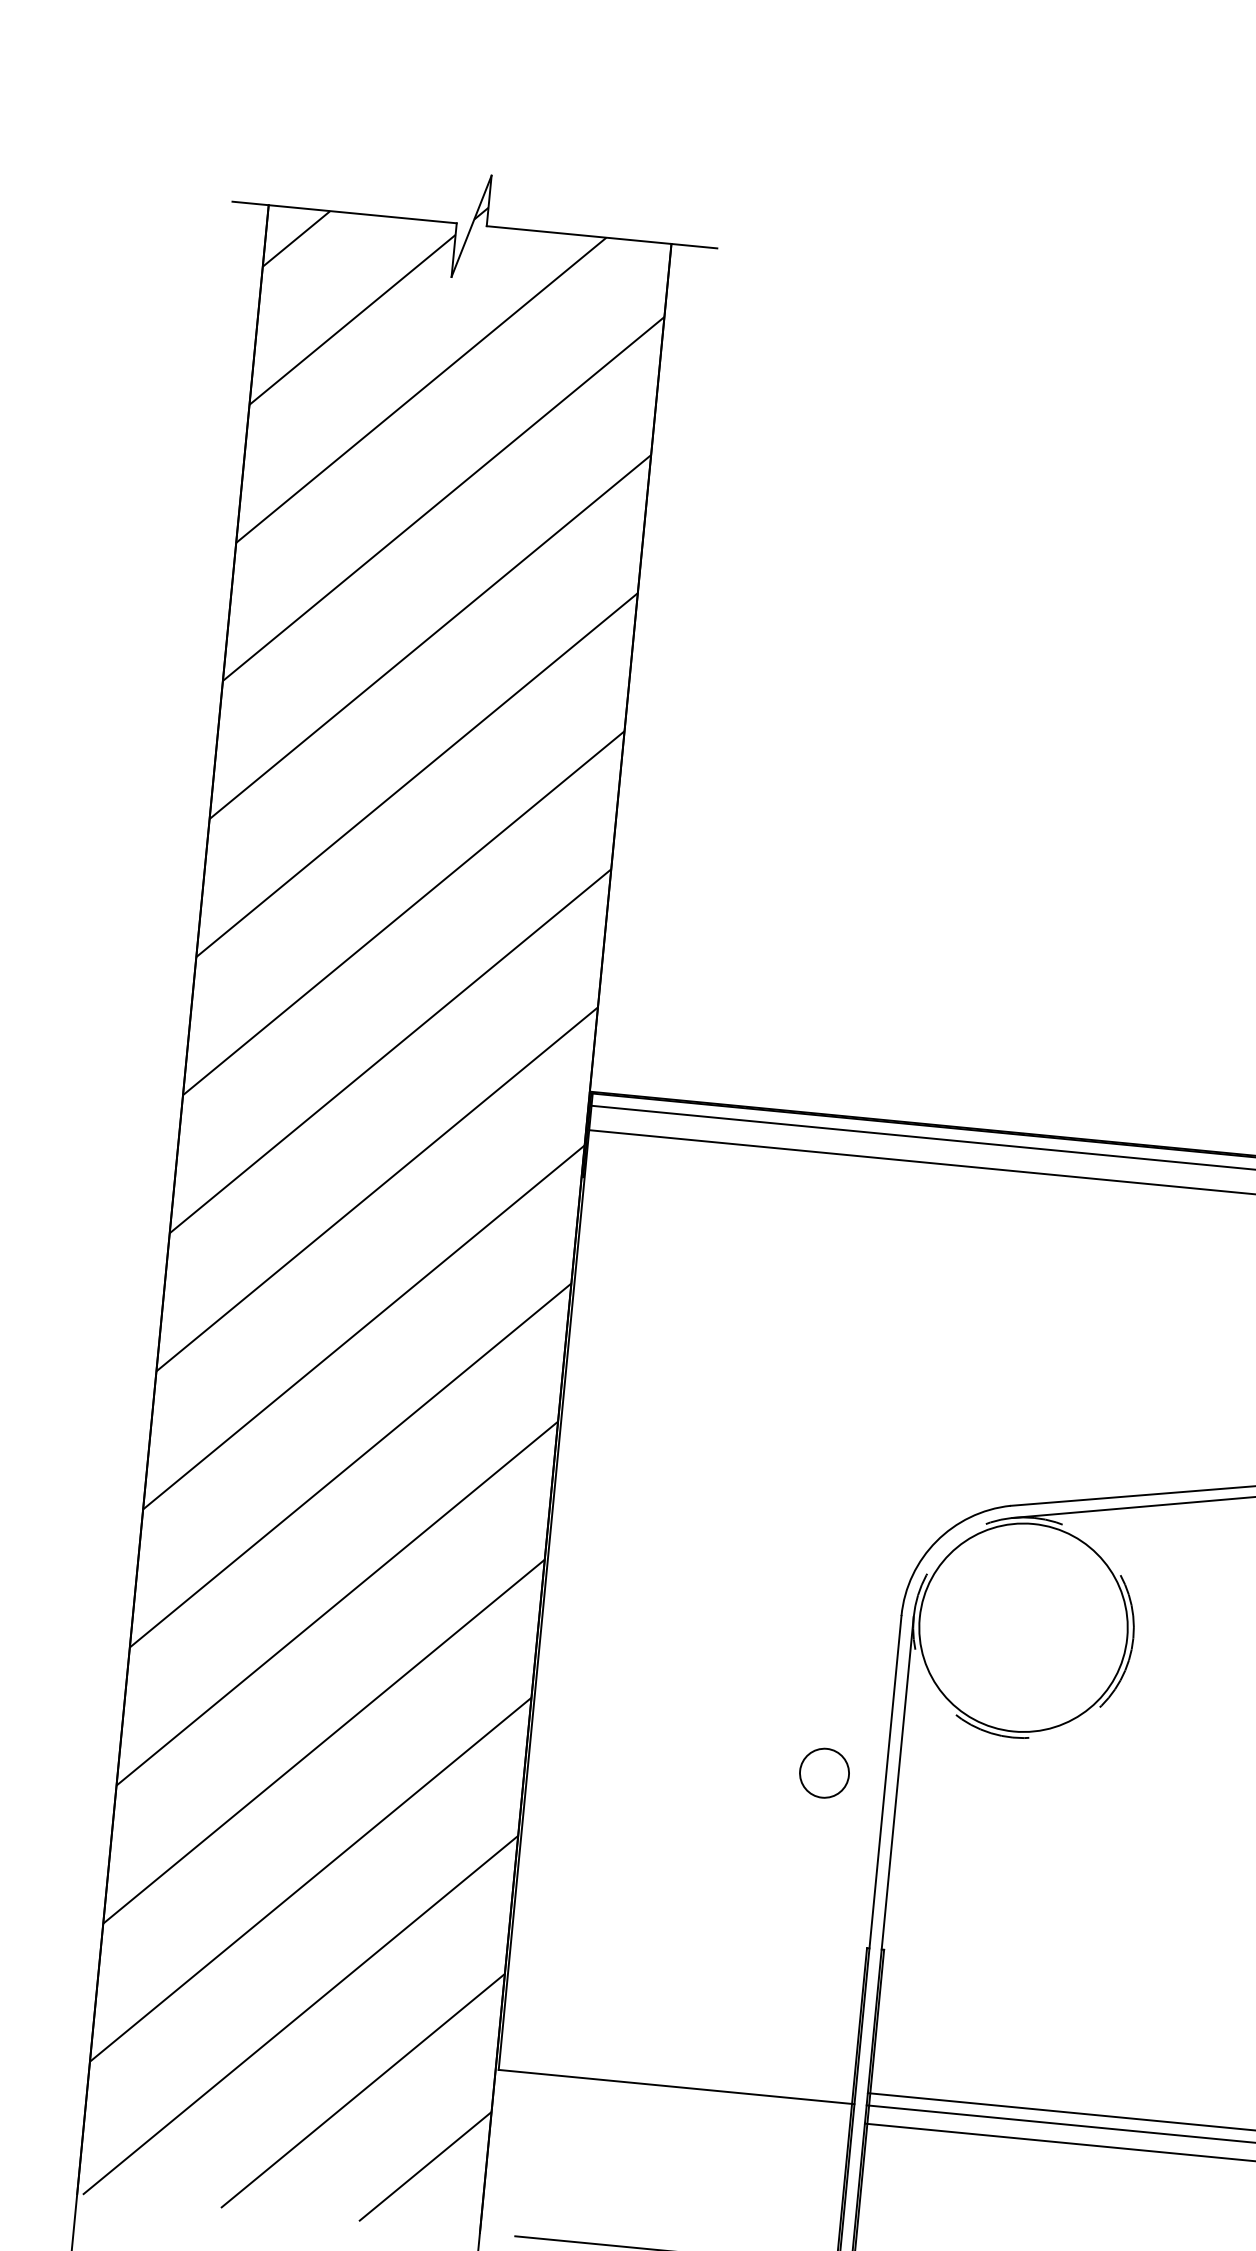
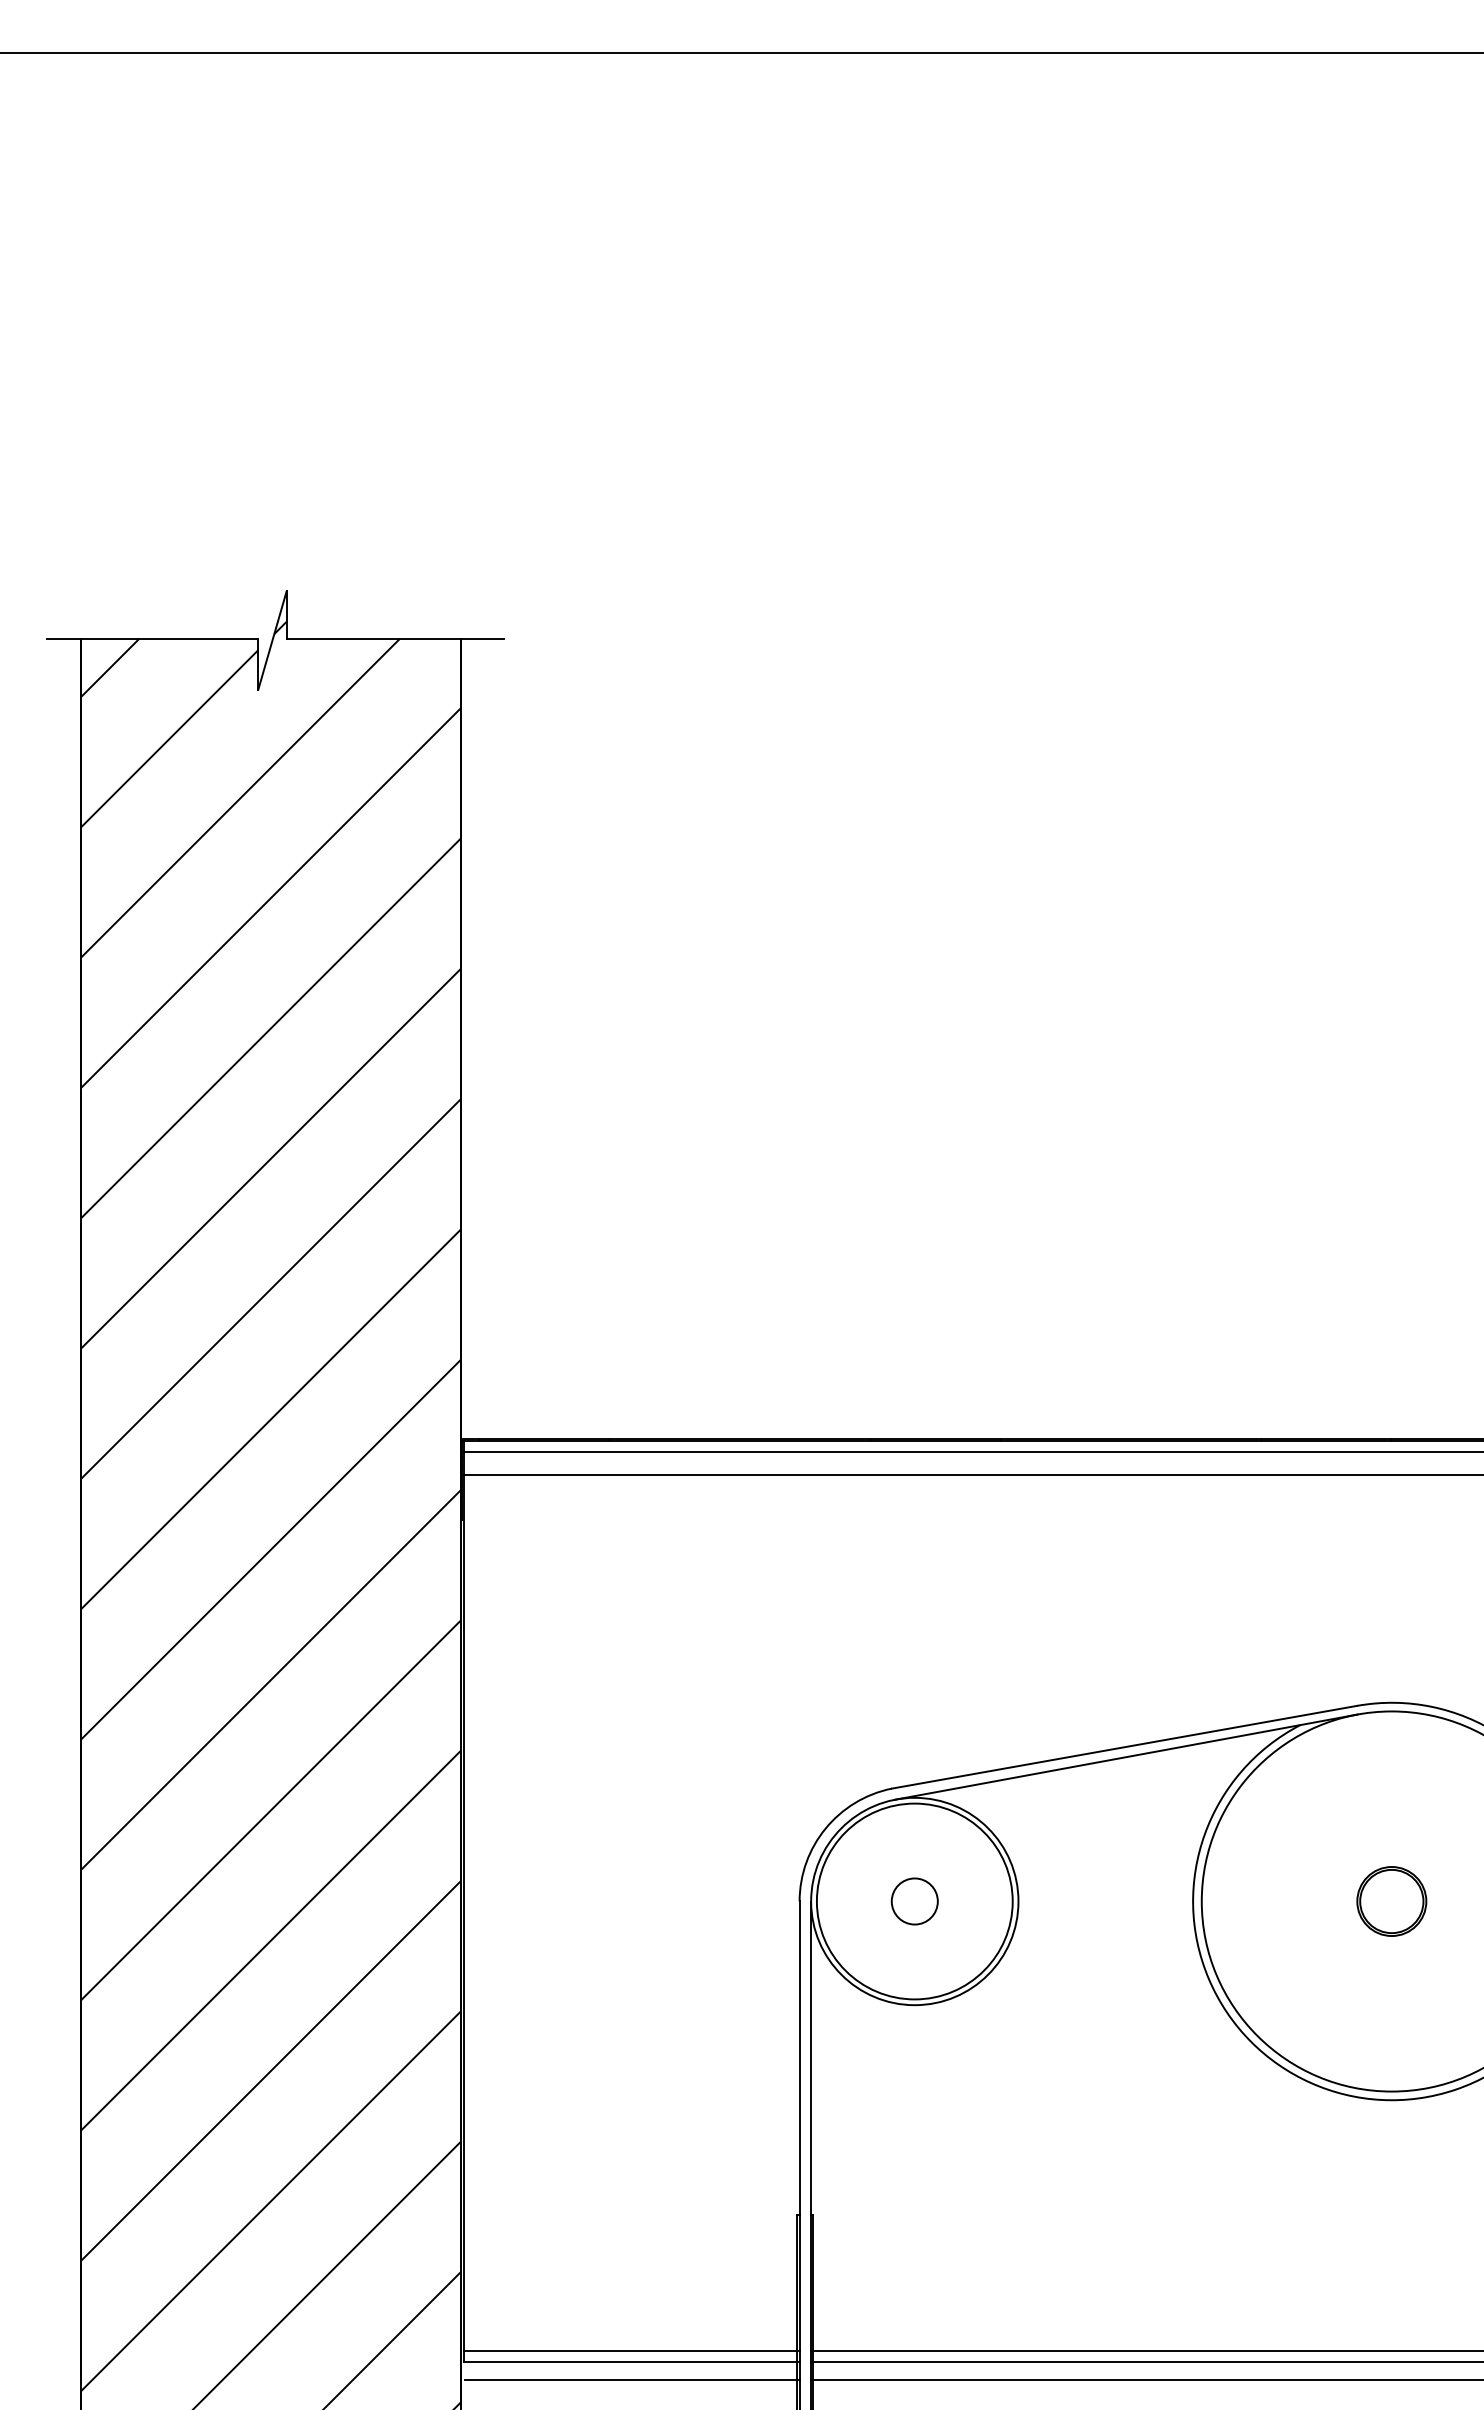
circle: (1023, 1627) -> (914, 1901), dashed -> solid
circle: (824, 1773) -> (914, 1901), moved
line: (677, 2074) -> (631, 2350), added
line: (674, 2105) -> (631, 2379), added

